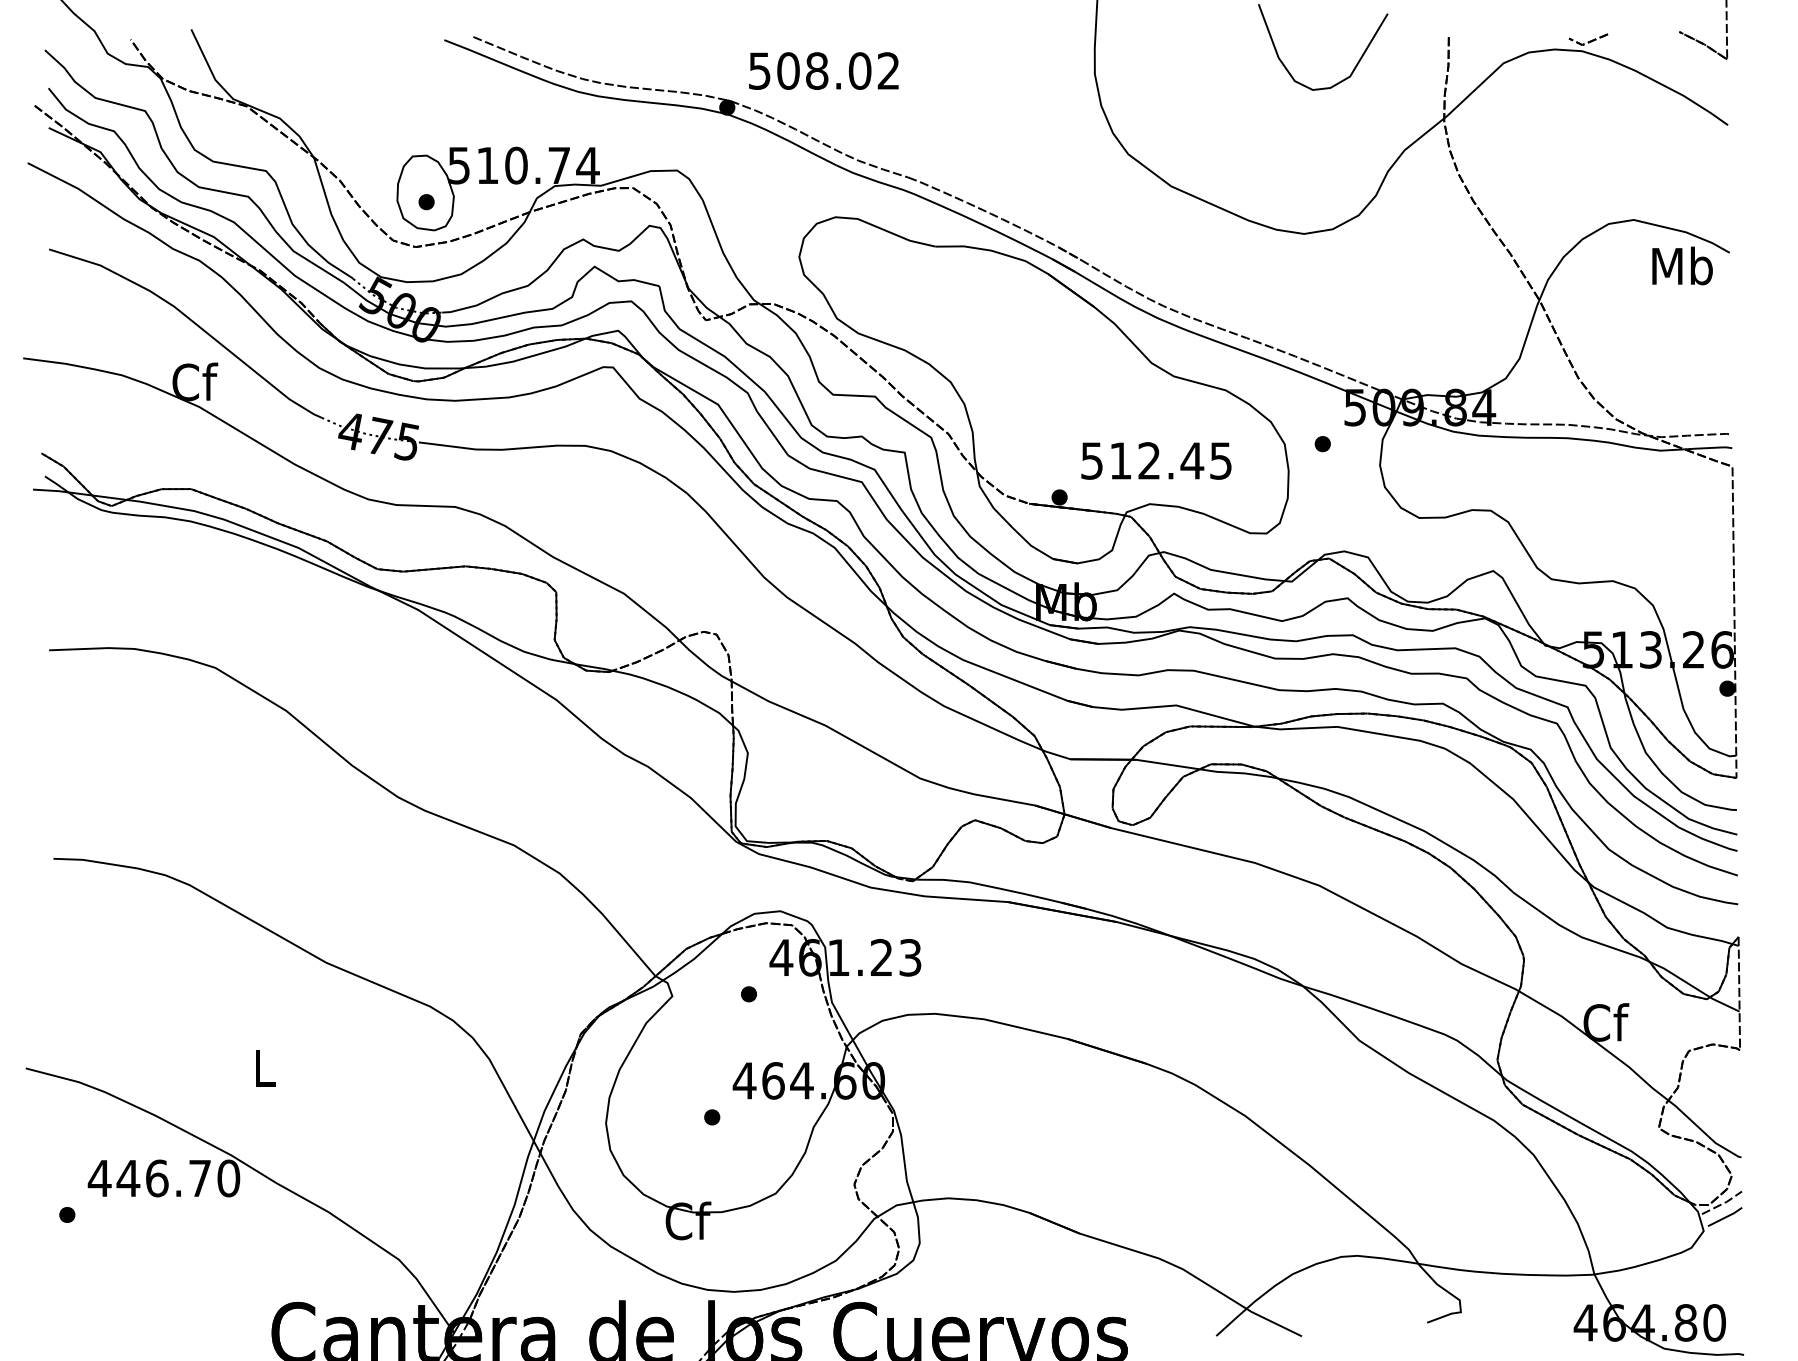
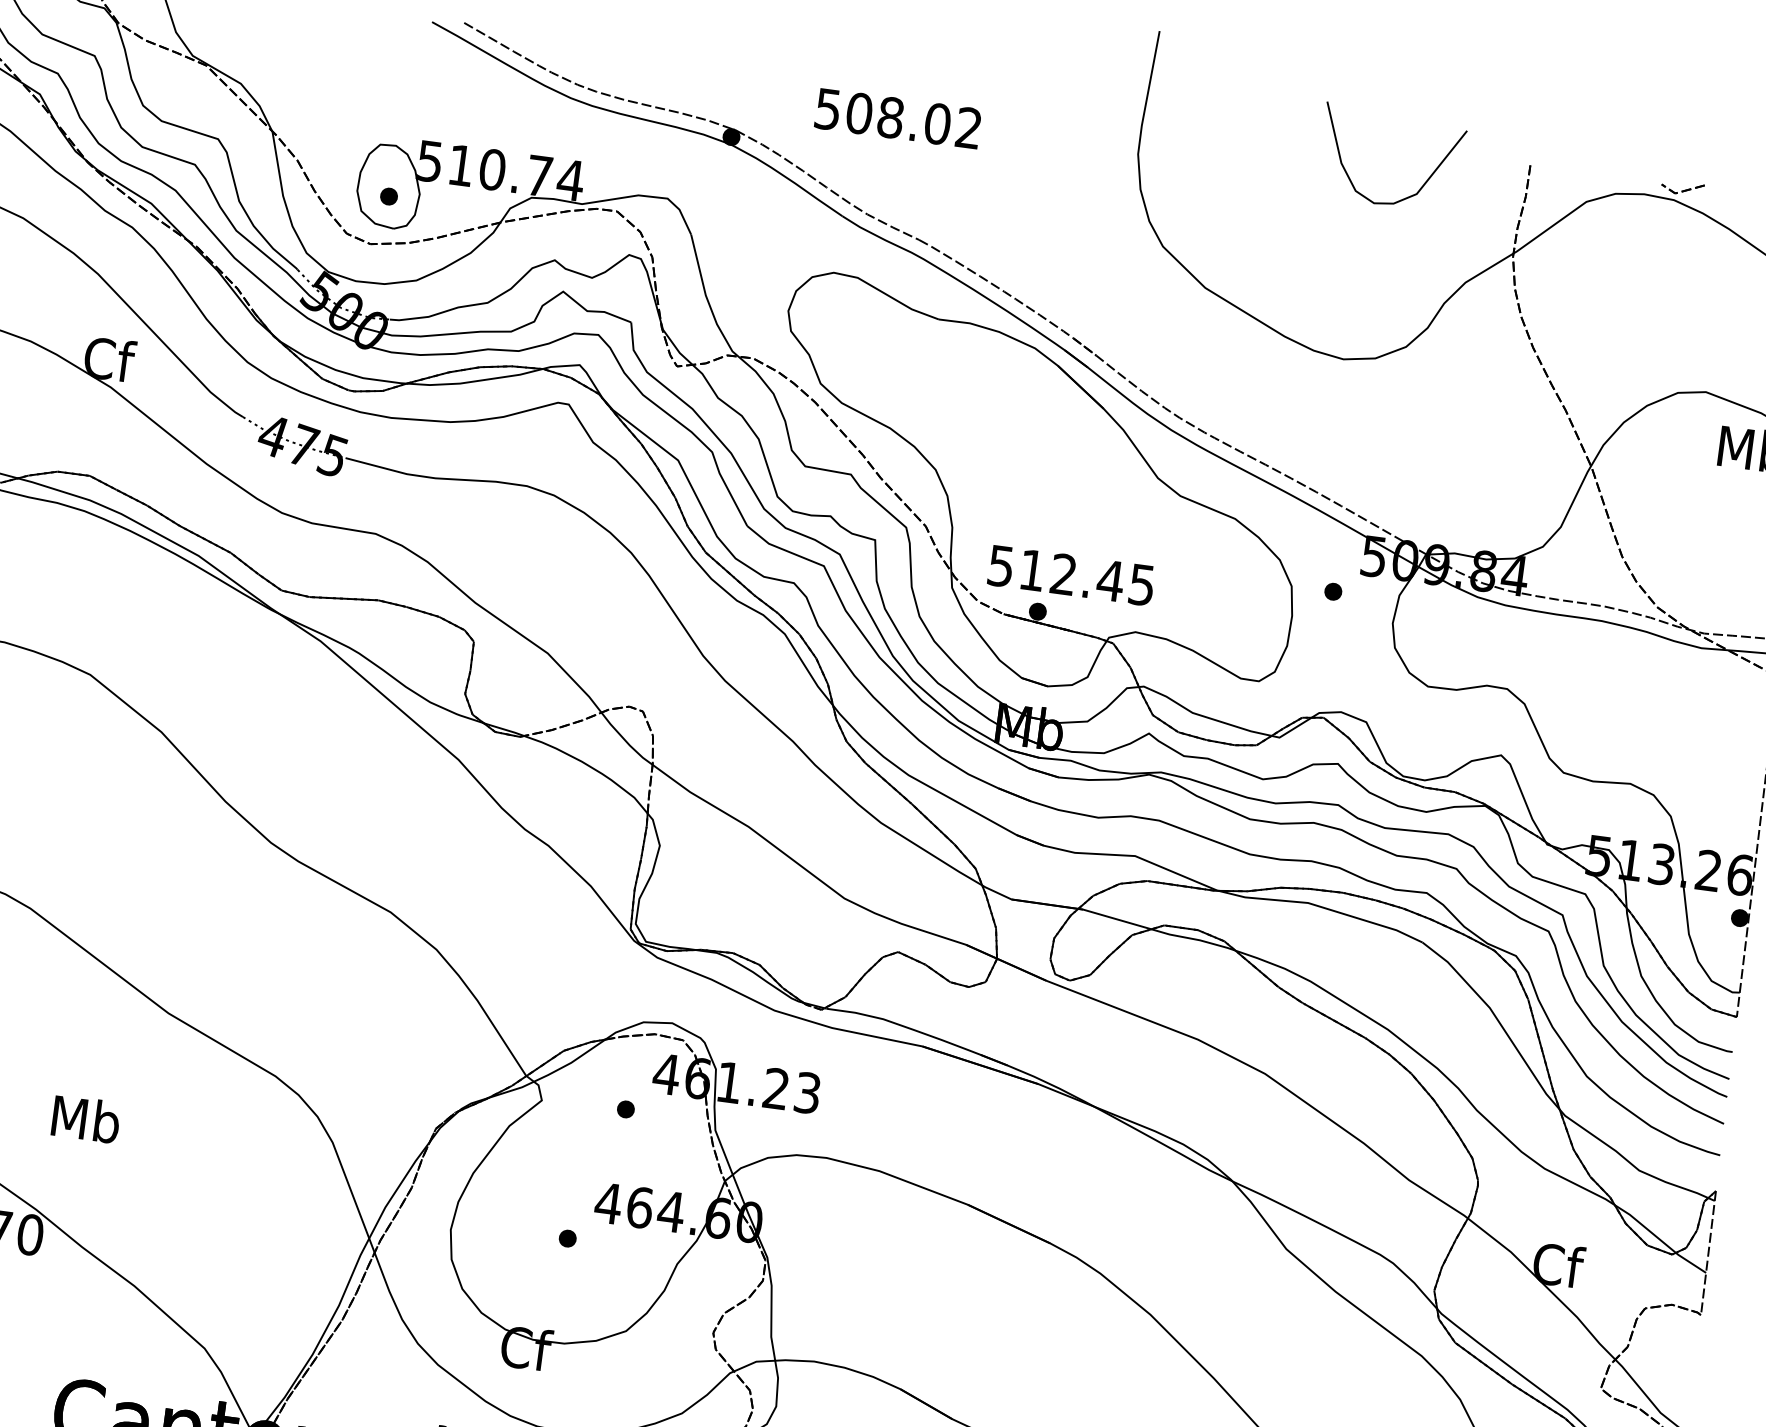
text: (823, 70) -> (897, 118), moved
text: (1156, 460) -> (1071, 575), moved
text: (264, 1067) -> (85, 1118), L -> Mb

